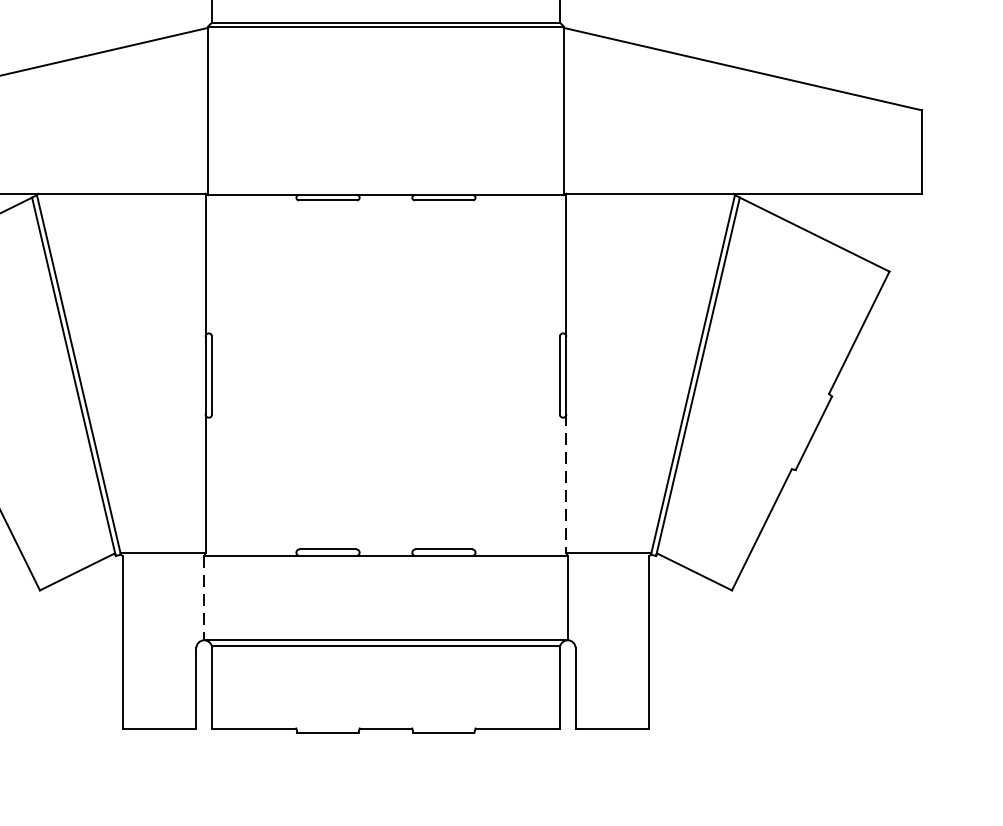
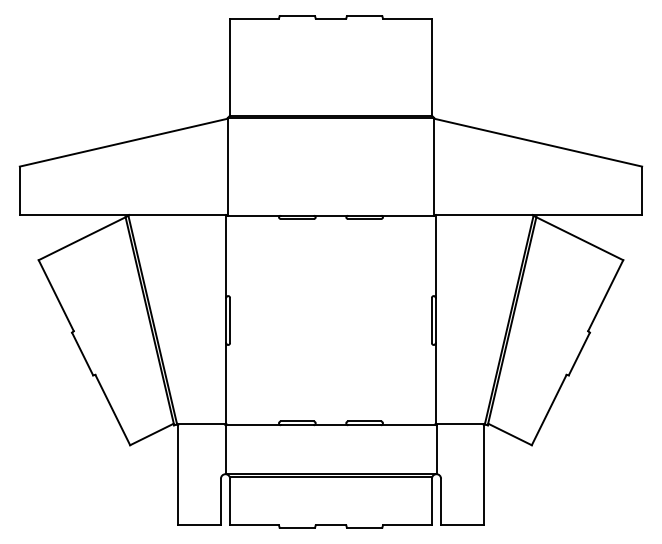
line: (566, 484) -> (435, 383), dashed -> solid
line: (204, 599) -> (225, 450), dashed -> solid

